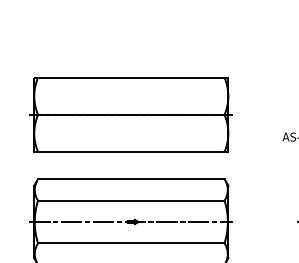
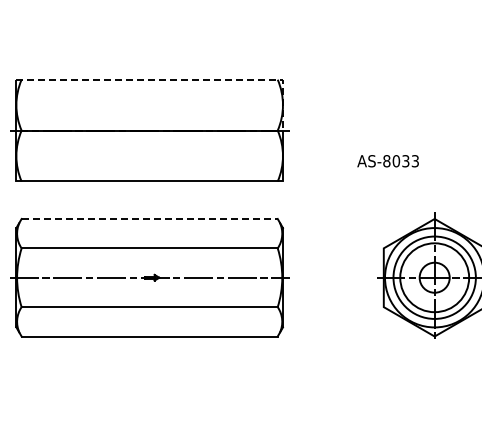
line: (150, 77) -> (176, 79), solid -> dashed
line: (131, 178) -> (150, 218), solid -> dashed

